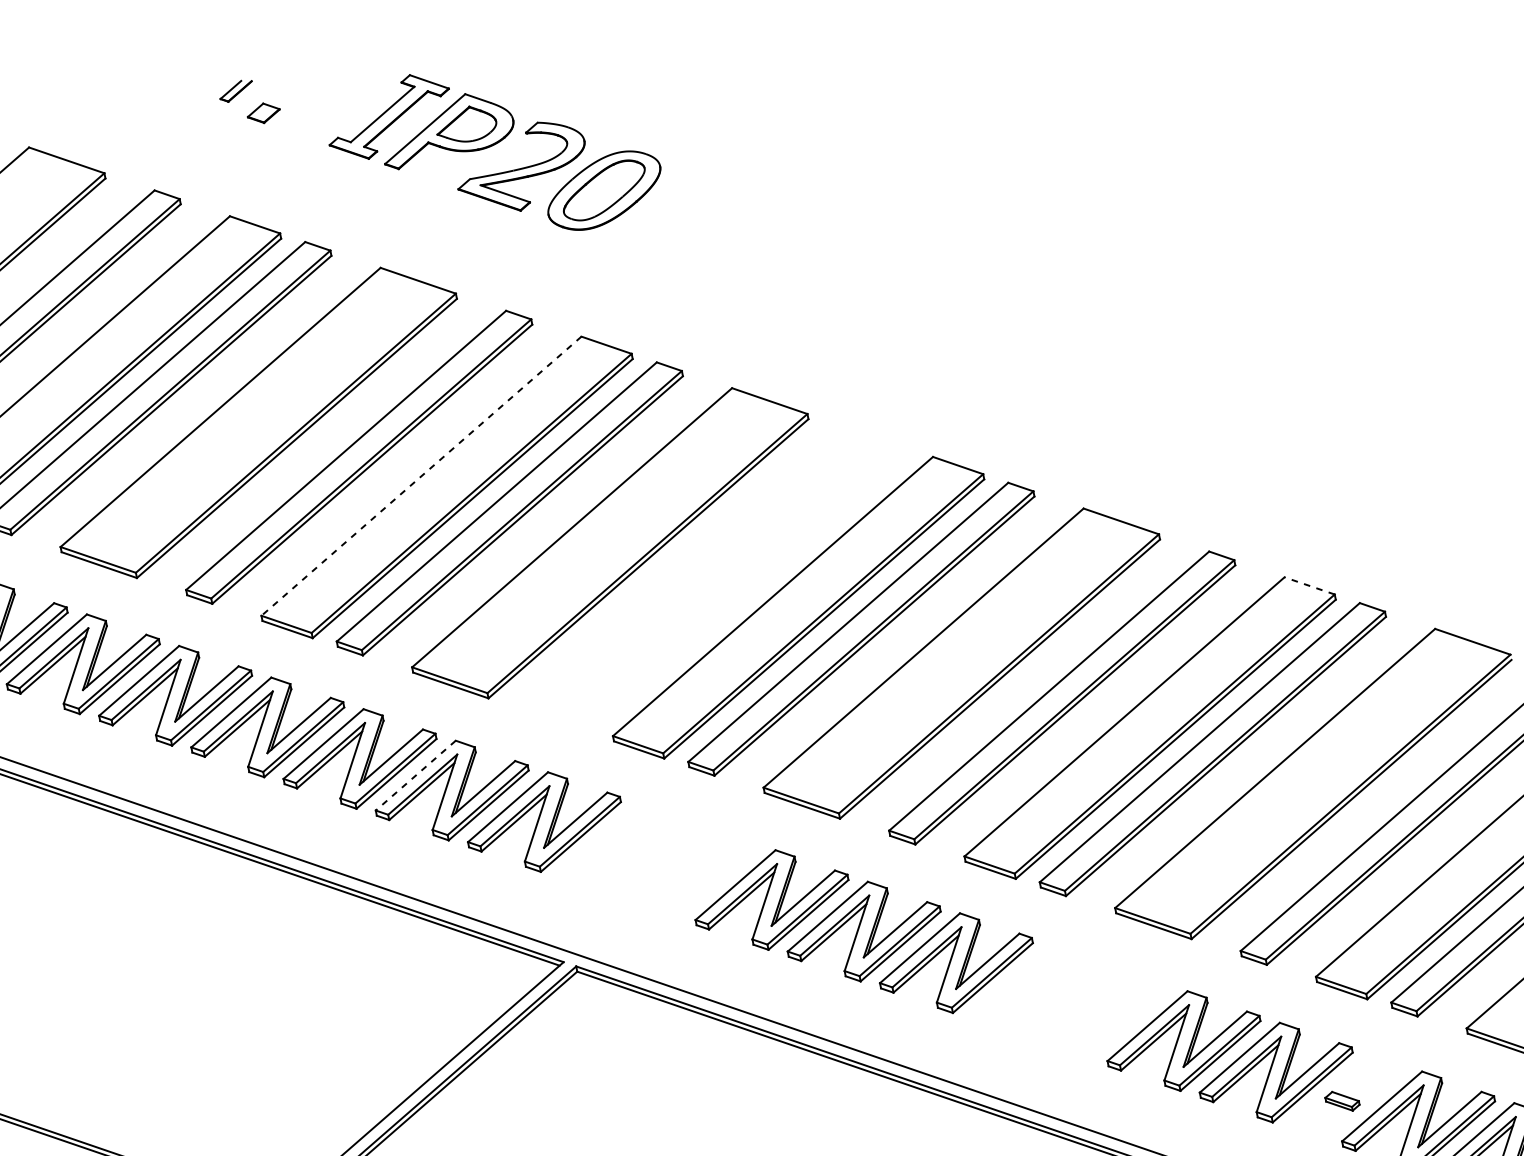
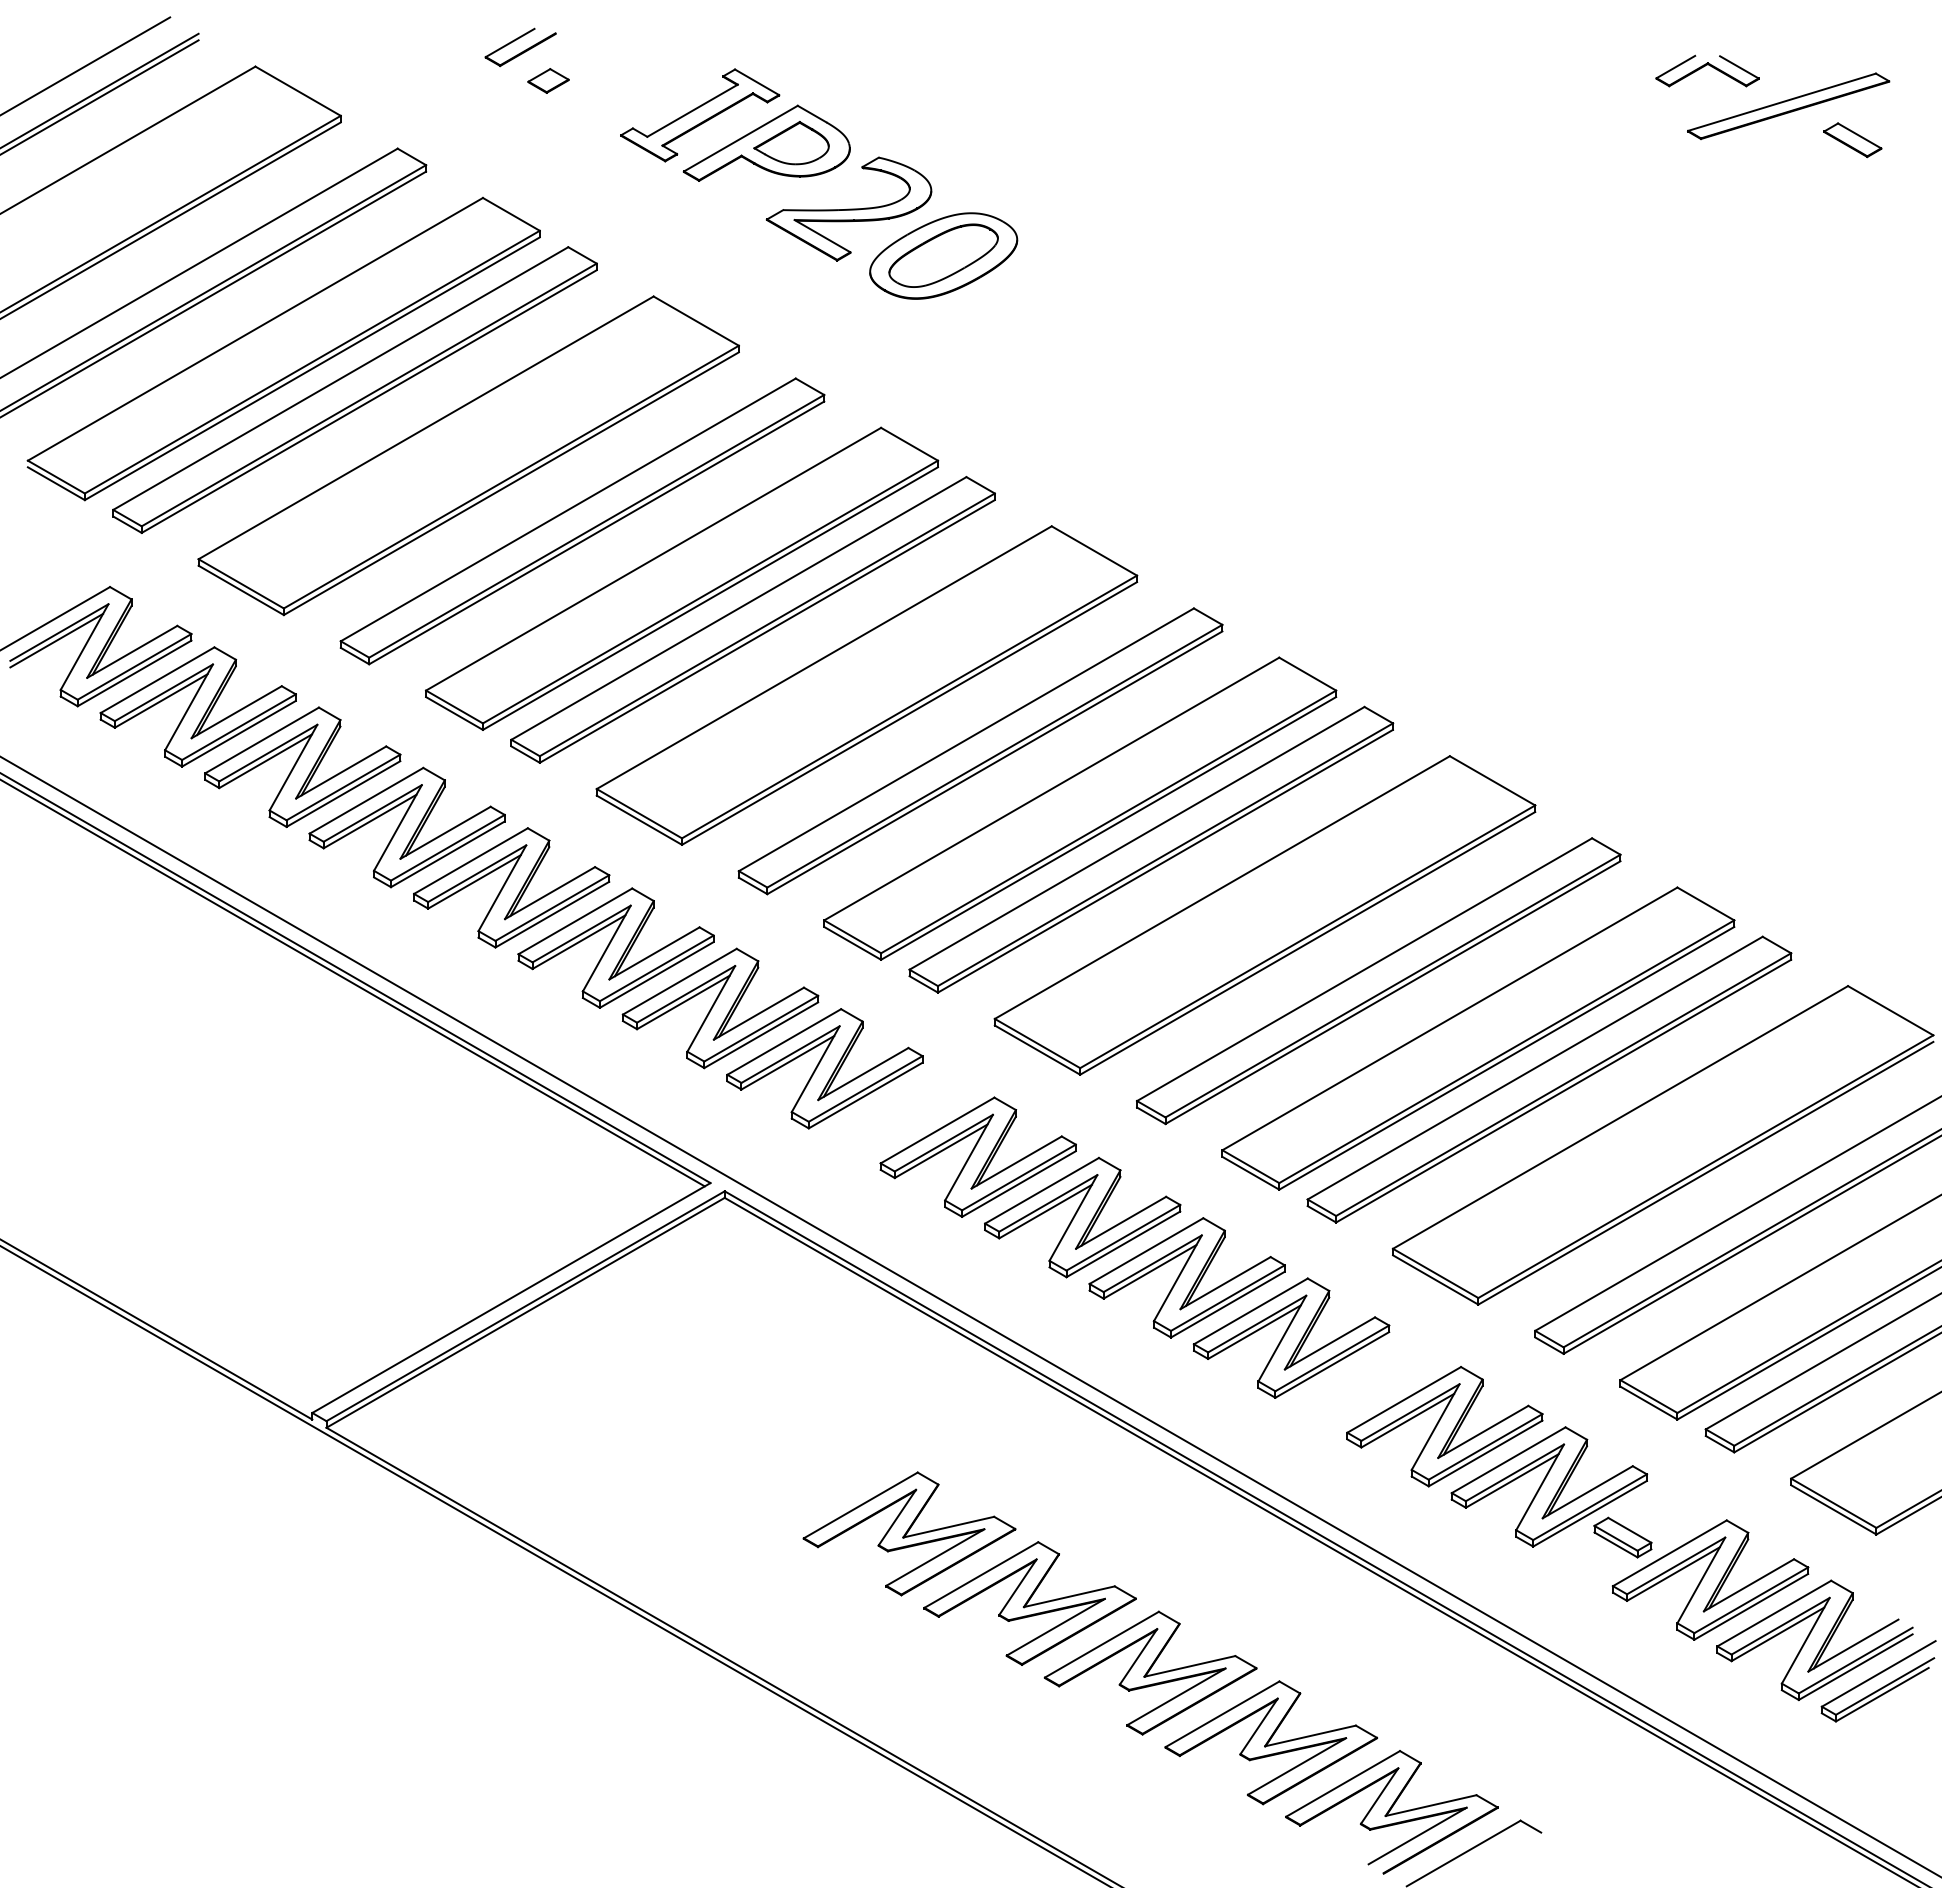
part: (236, 91) -> (520, 47), size x1.67
line: (421, 476) -> (653, 559), dashed -> solid
part: (710, 577) -> (980, 751), added
line: (1309, 585) -> (1705, 903), dashed -> solid
line: (415, 775) -> (575, 921), dashed -> solid
part: (636, 853) -> (824, 1068), added
part: (1048, 994) -> (1291, 1337), added
part: (1342, 1101) -> (1622, 1537), size x1.43

